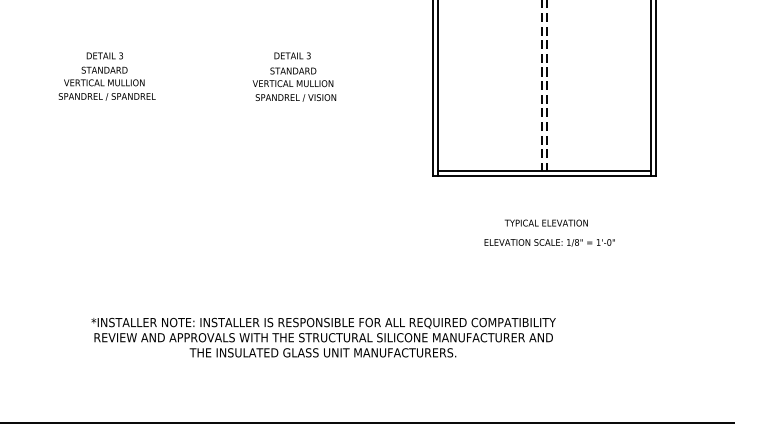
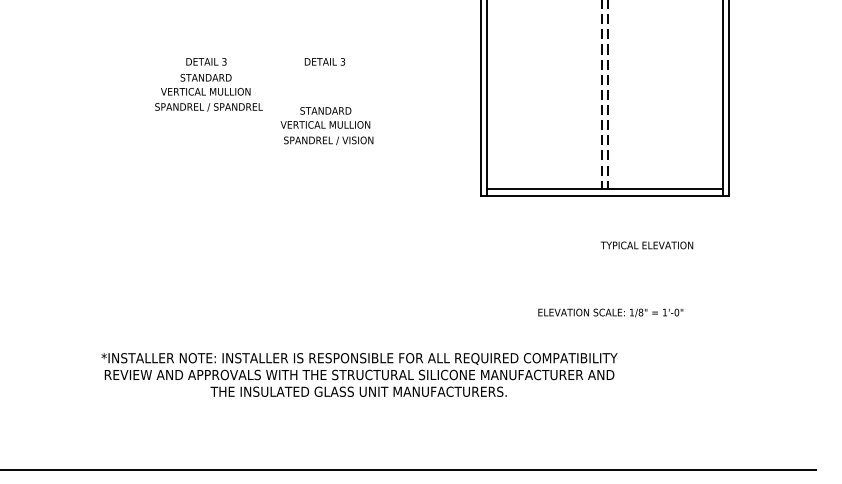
text: (106, 76) -> (208, 84), moved
text: (294, 84) -> (327, 125), moved
text: (545, 222) -> (646, 244), moved
text: (549, 242) -> (610, 312), moved

